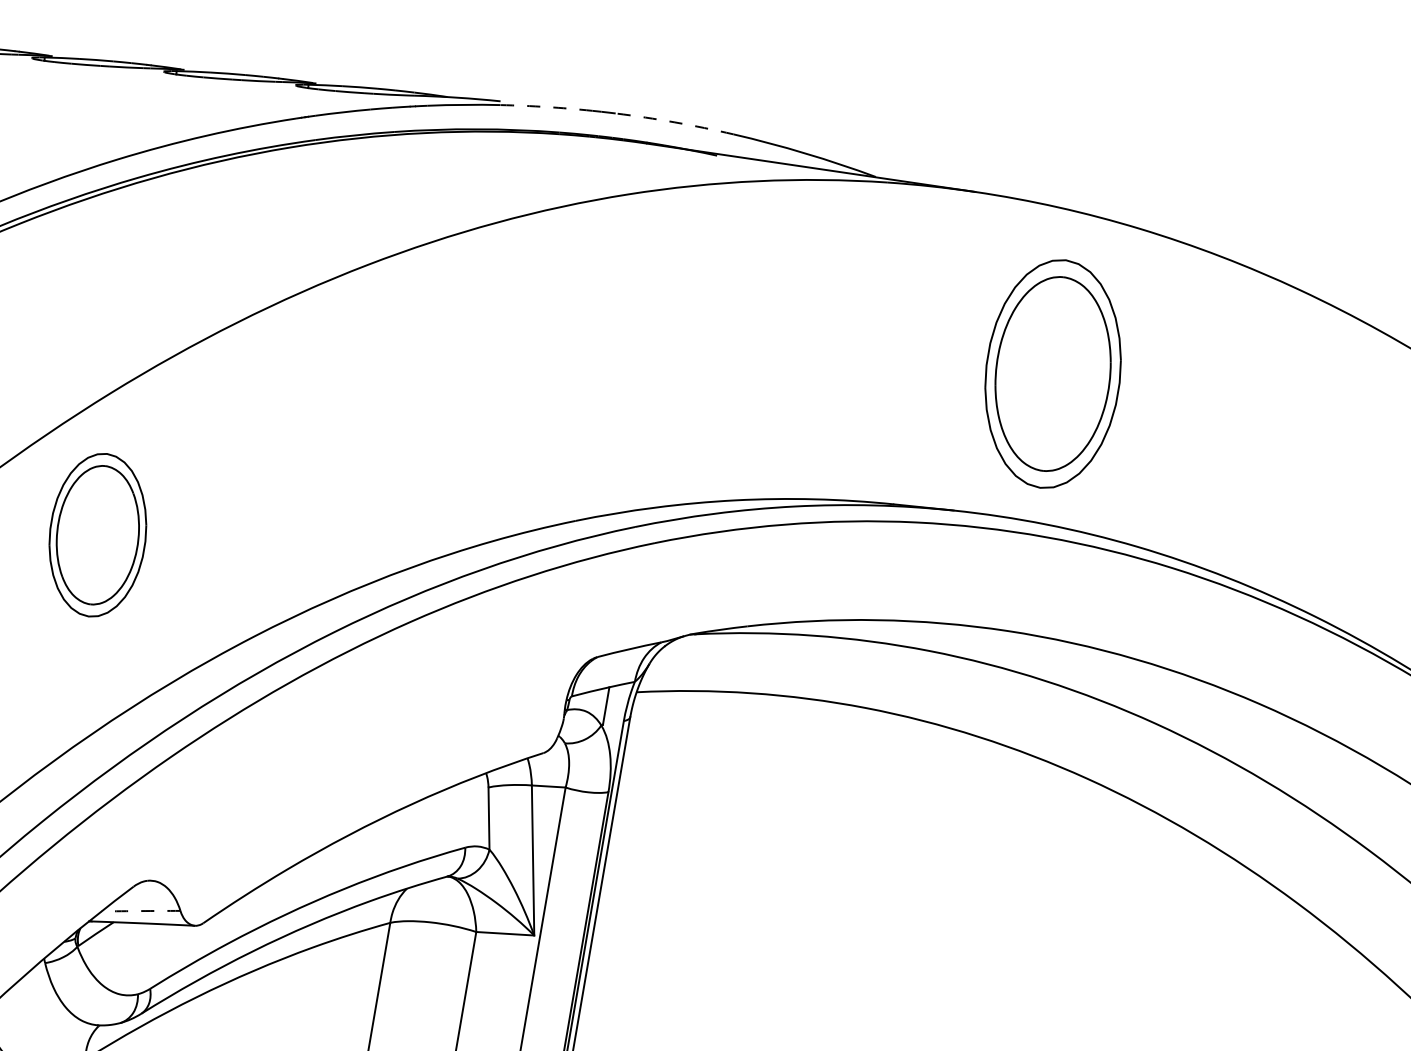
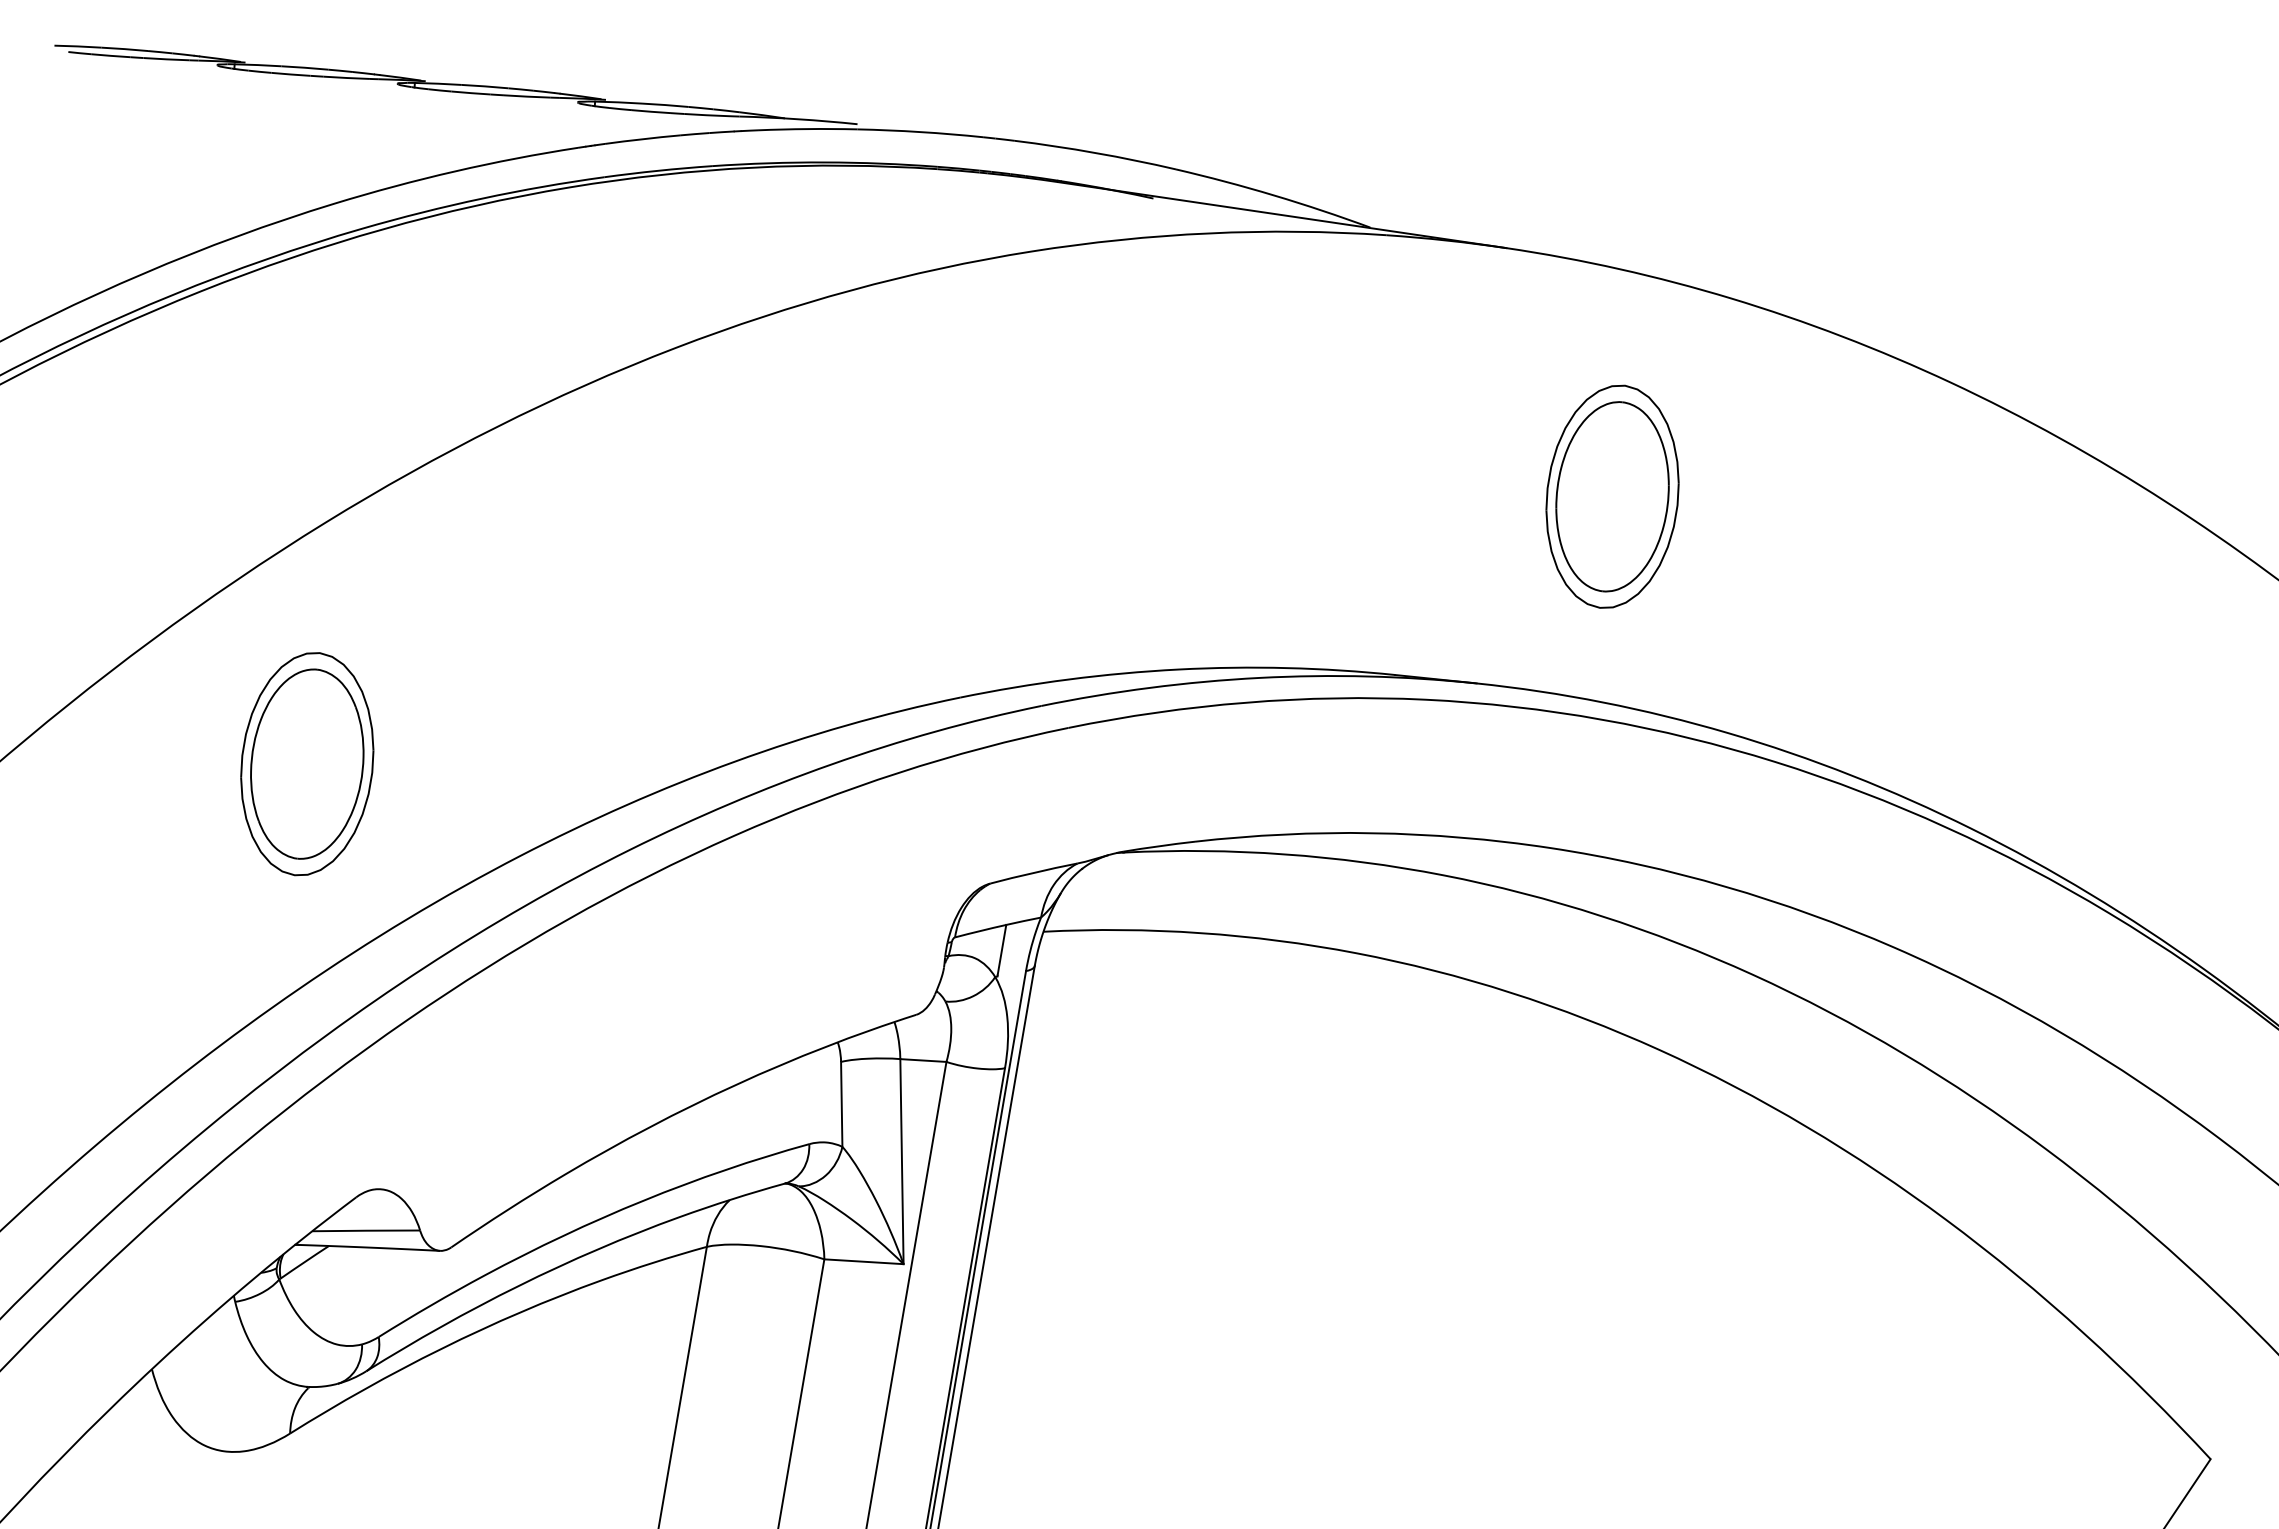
arc: (546, 107) -> (920, 132), dashed -> solid
arc: (674, 122) -> (1095, 153), dashed -> solid
part: (1053, 373) -> (1612, 496), size x0.71
part: (98, 535) -> (307, 764), moved
arc: (141, 910) -> (366, 1230), dashed -> solid

